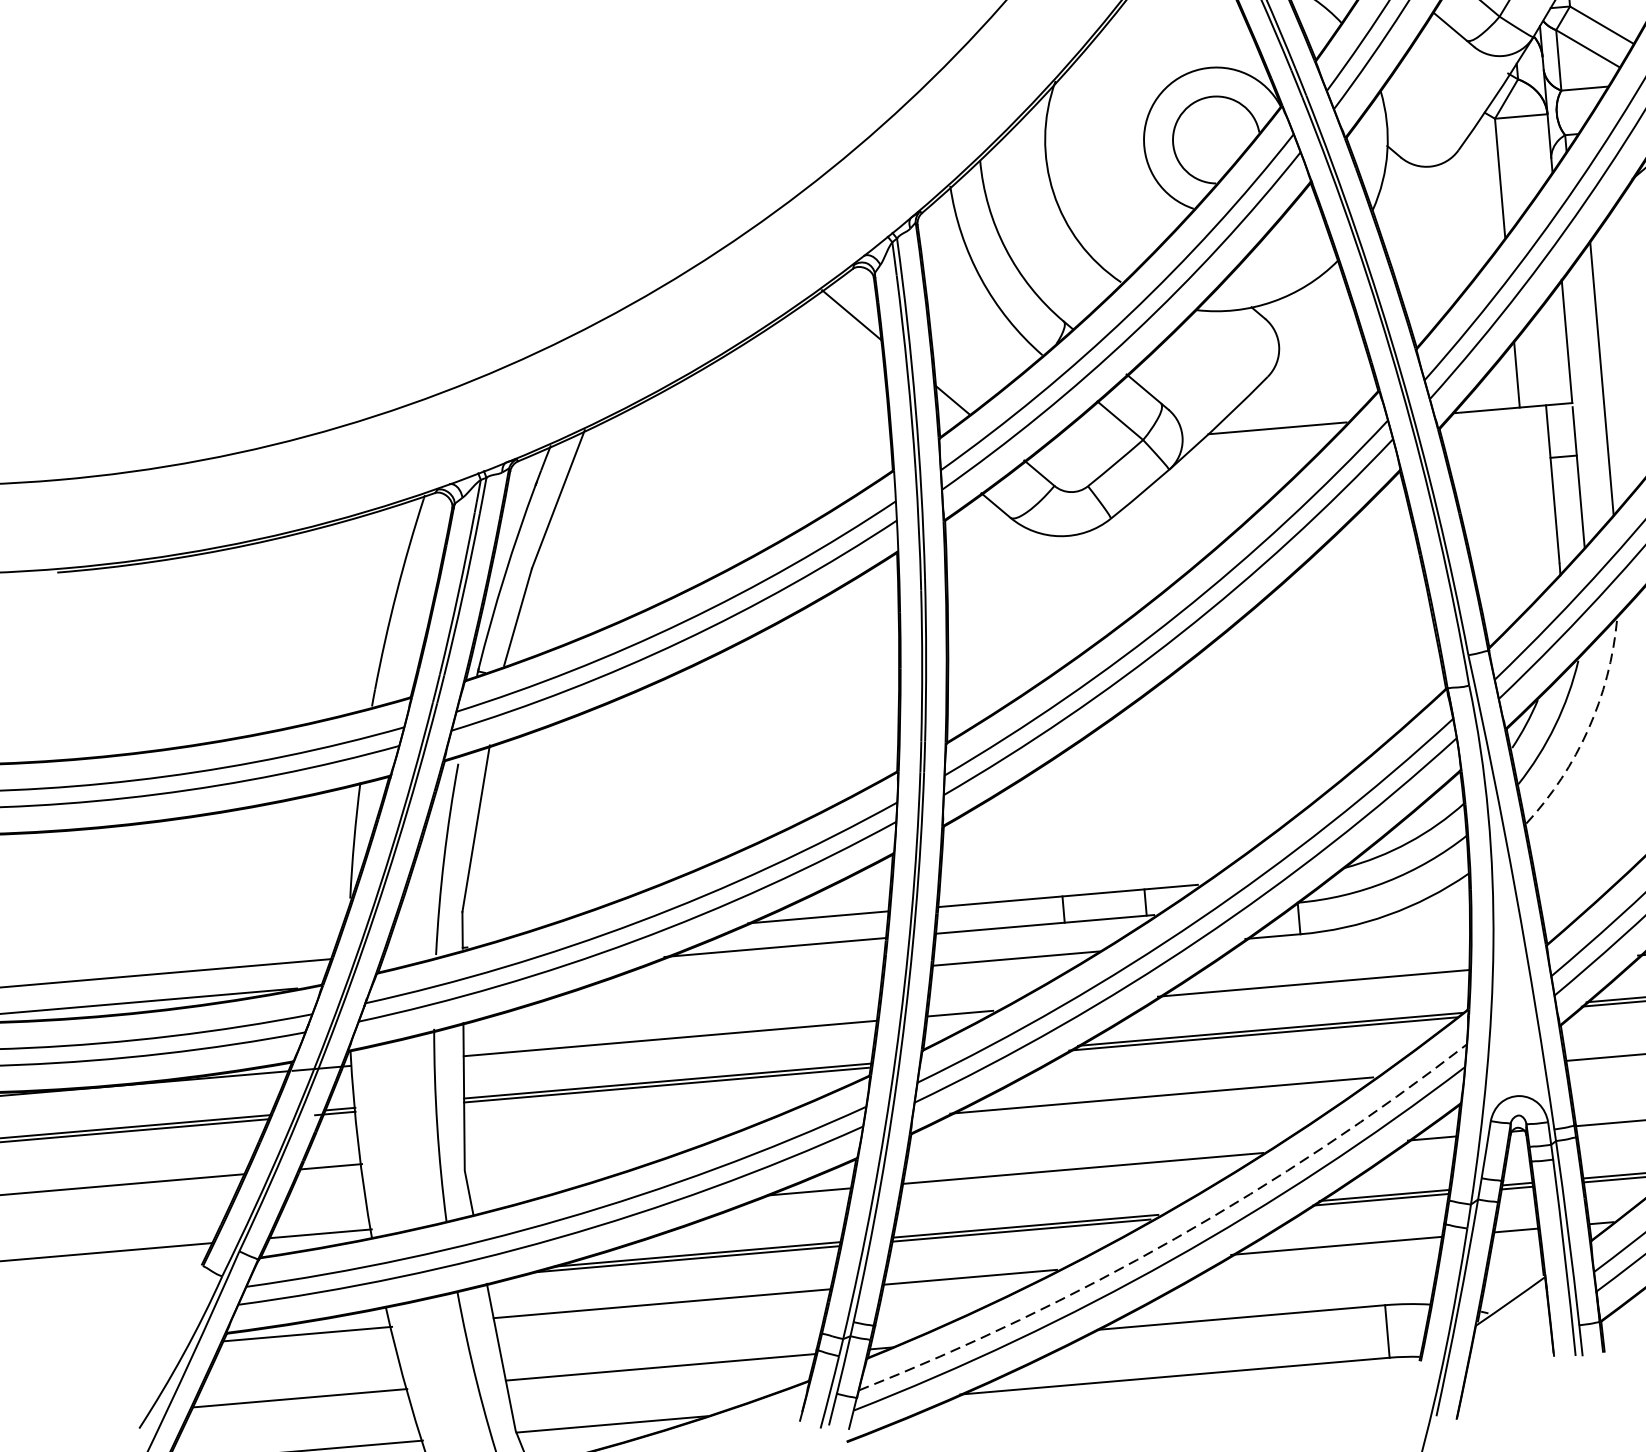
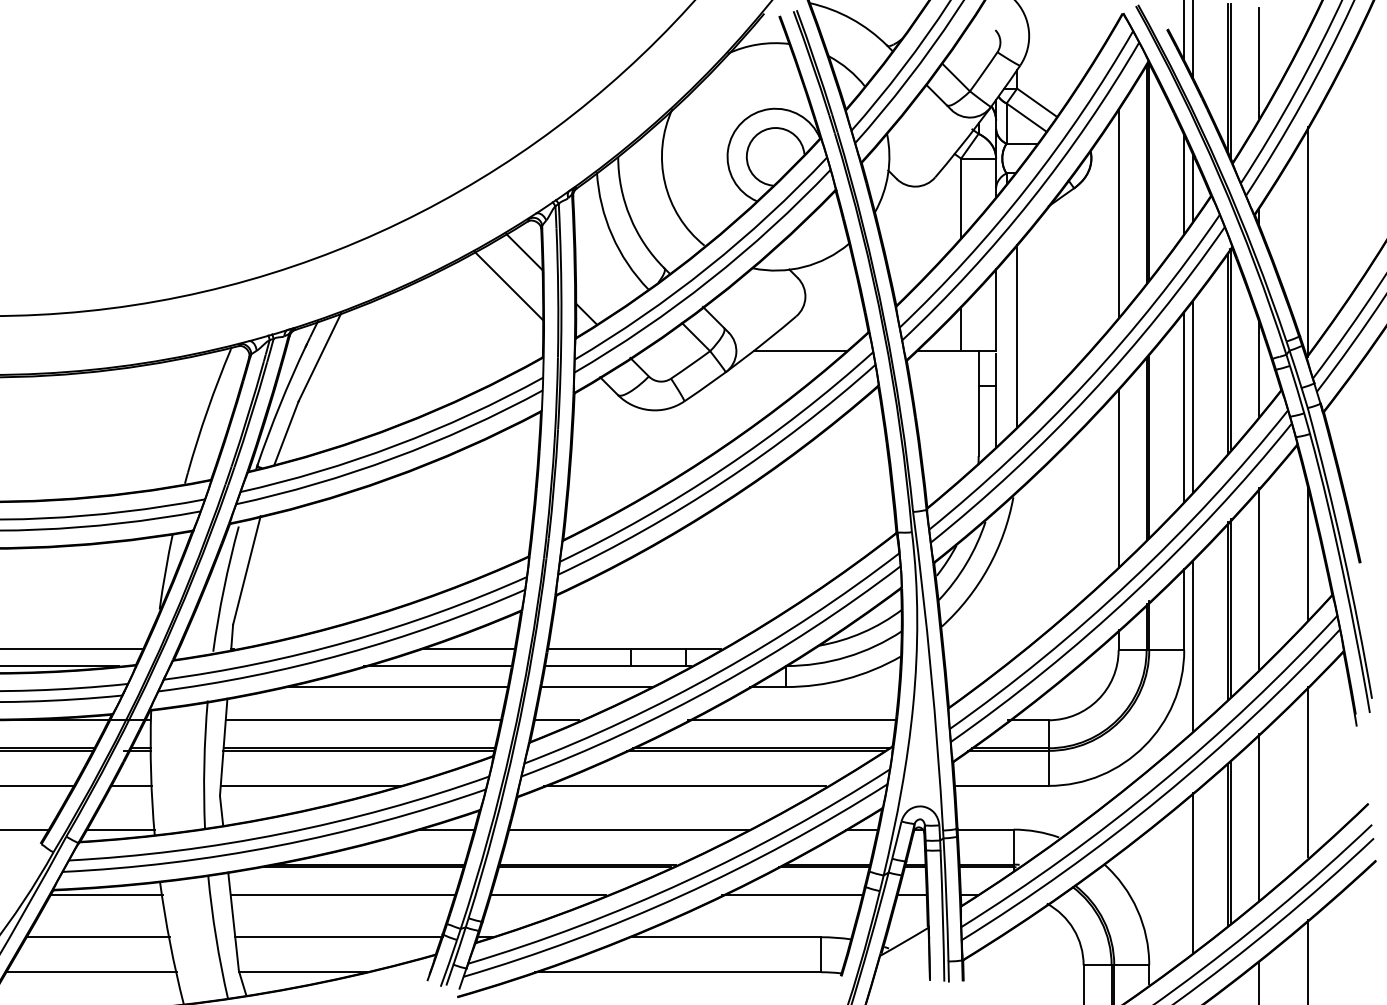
line: (832, 367) -> (508, 285), added
arc: (1588, 728) -> (988, 567), dashed -> solid
line: (715, 985) -> (396, 687), added
line: (599, 1143) -> (310, 785), added
arc: (1174, 1239) -> (685, 881), dashed -> solid

